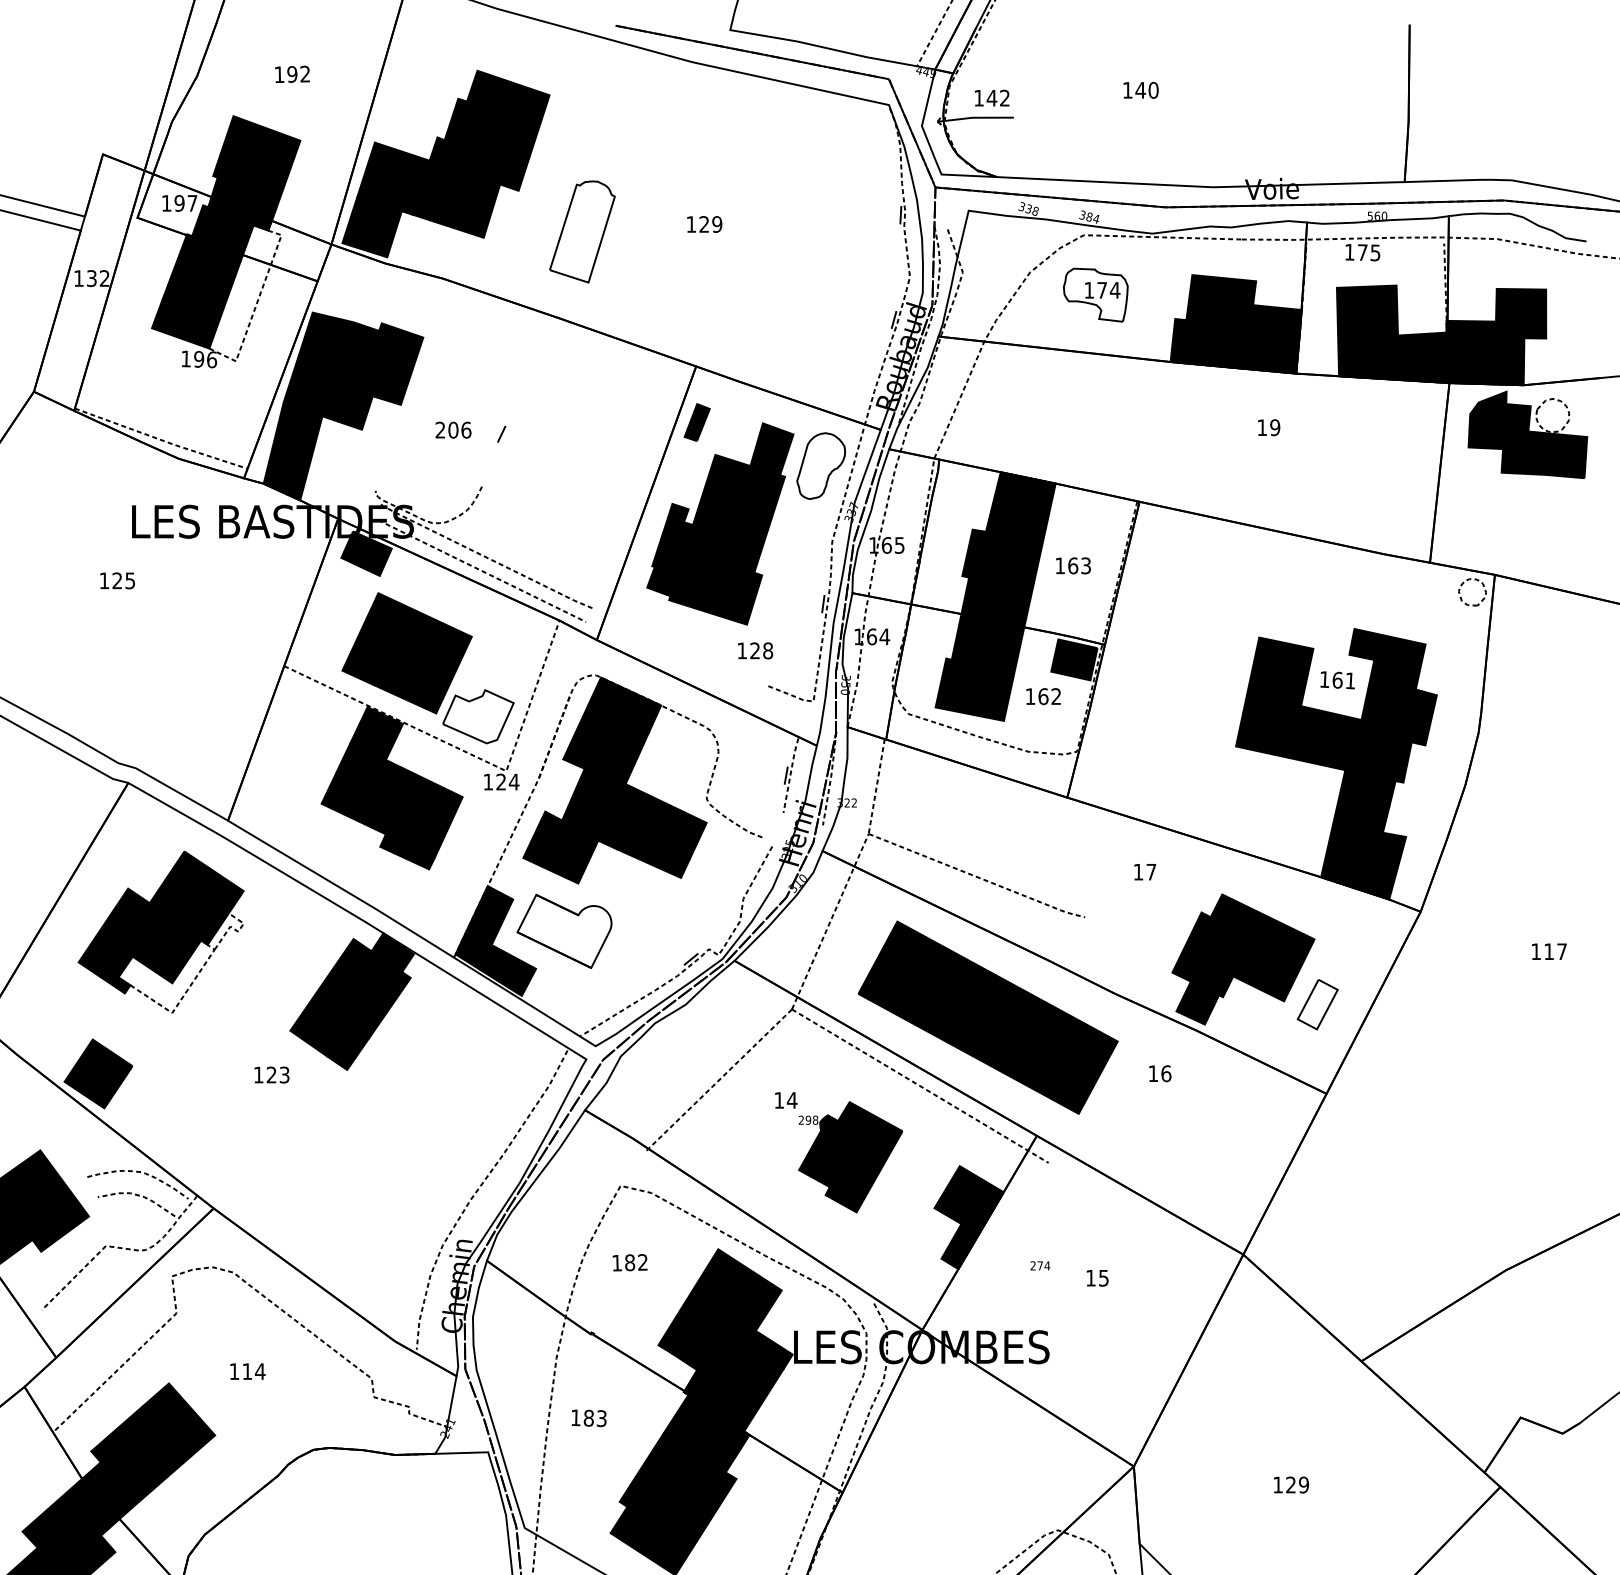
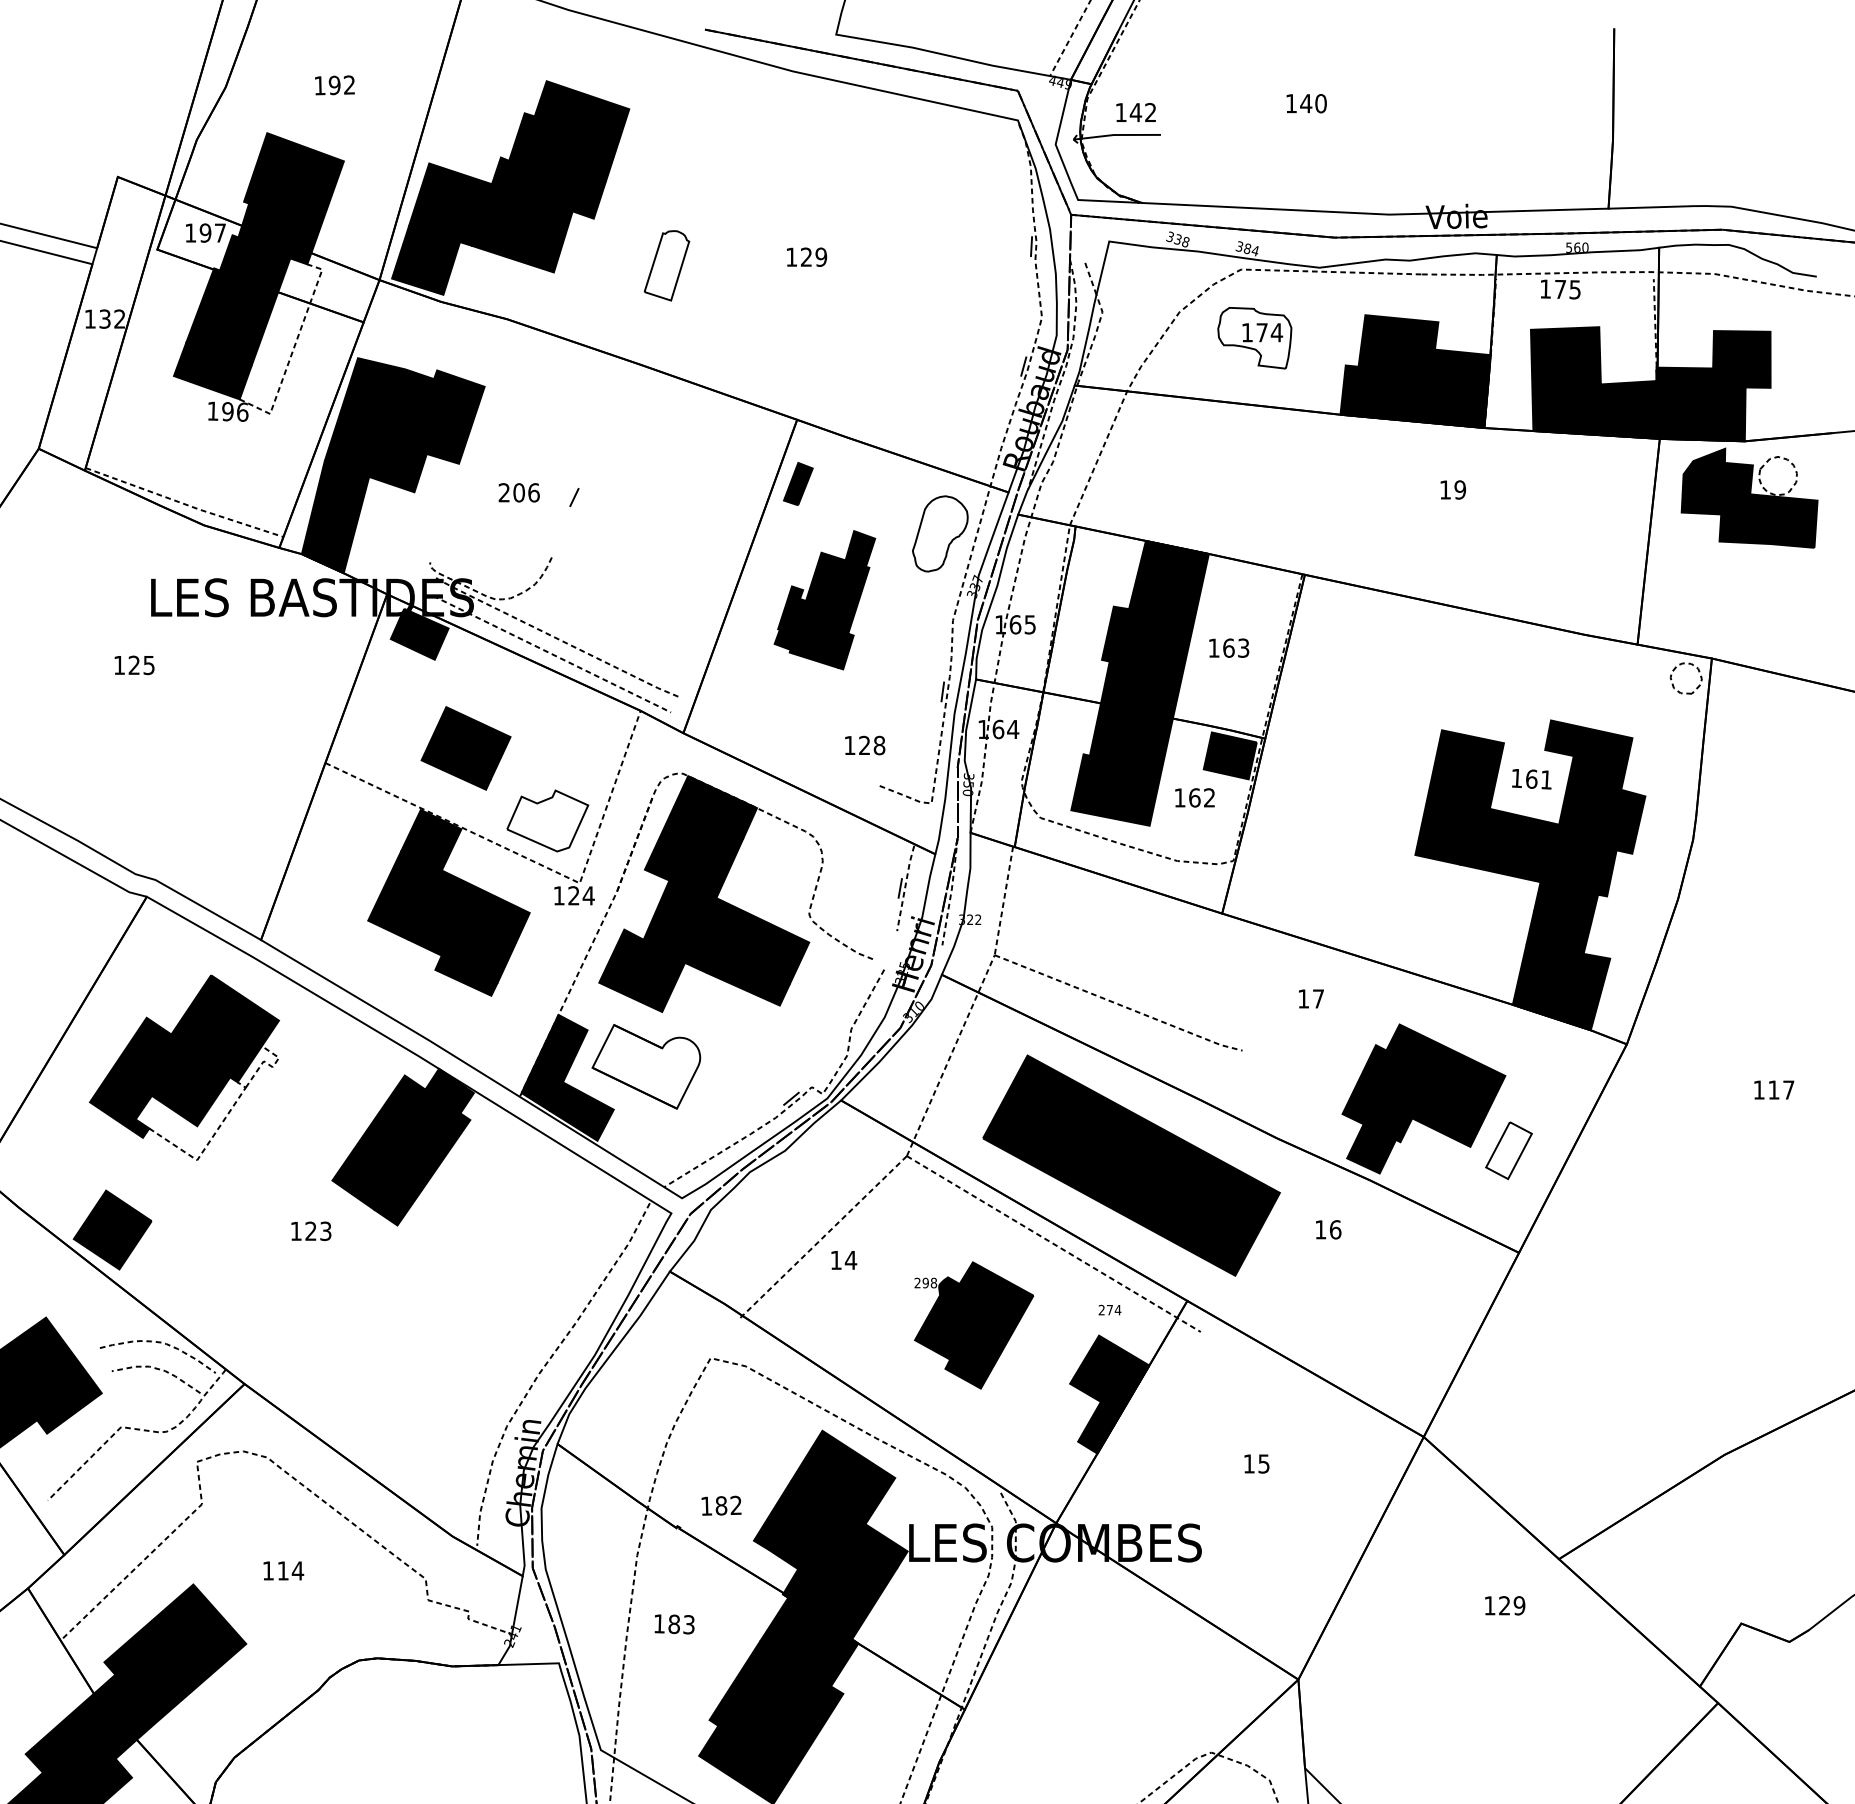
part: (582, 231) -> (666, 265), size x0.6
part: (720, 523) -> (825, 599), size x0.6
part: (406, 653) -> (465, 748), size x0.6
text: (786, 1100) -> (844, 1260), moved
text: (629, 1262) -> (720, 1505), moved
text: (1040, 1265) -> (1110, 1309), moved
text: (1291, 1484) -> (1505, 1605), moved

